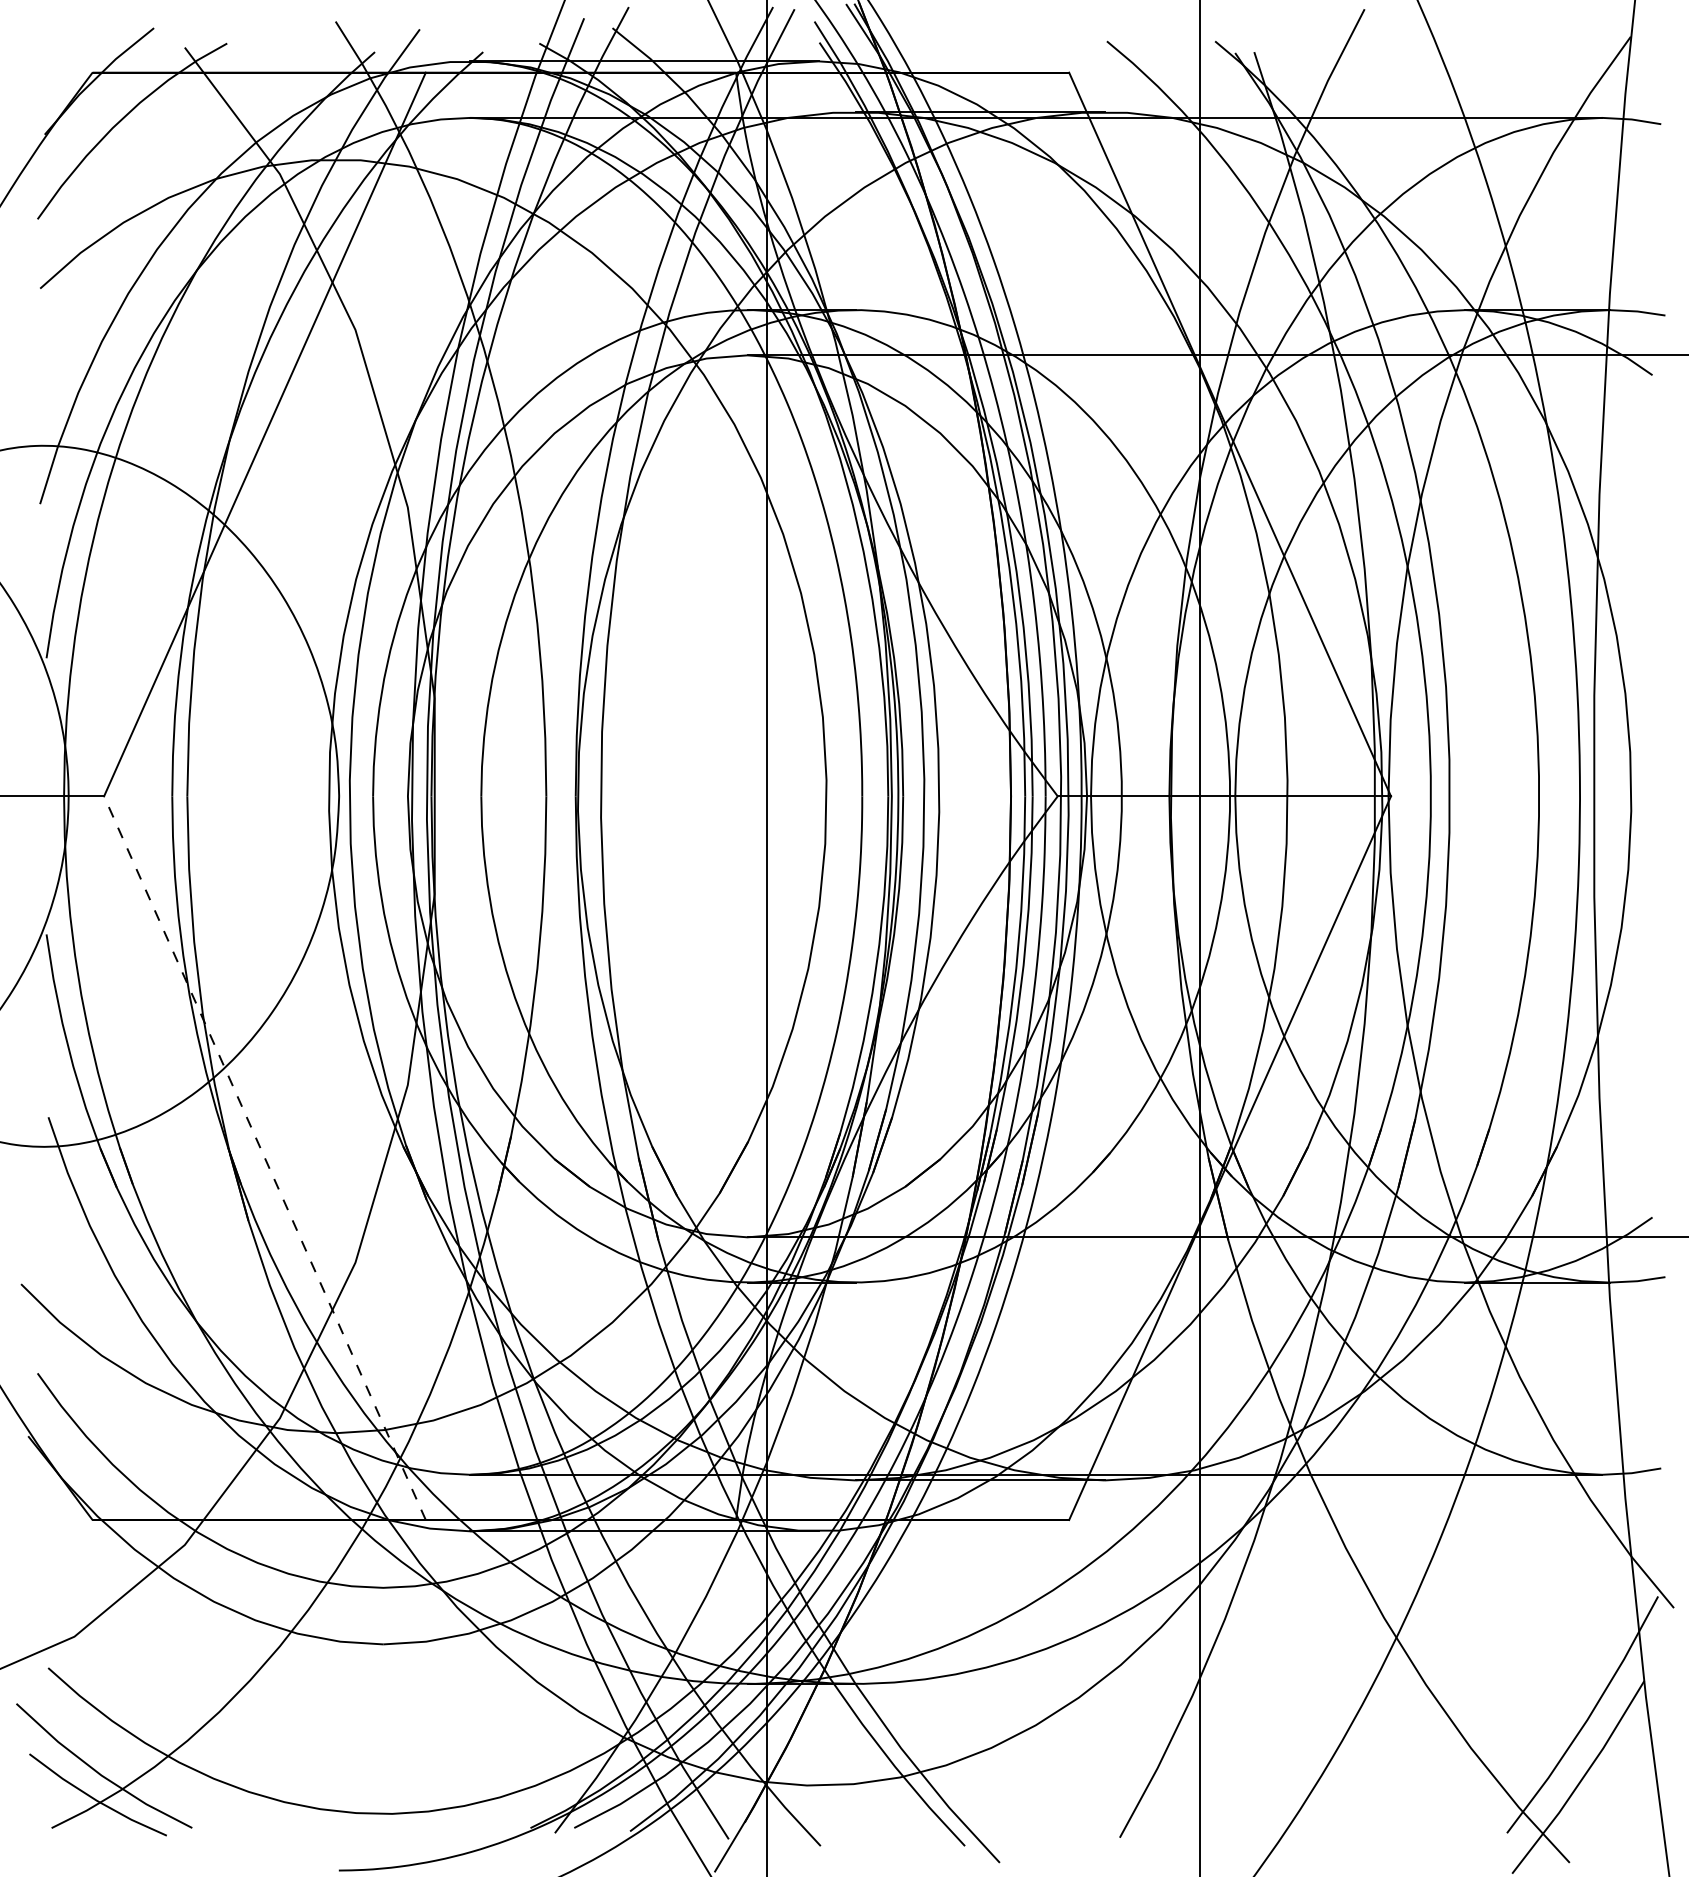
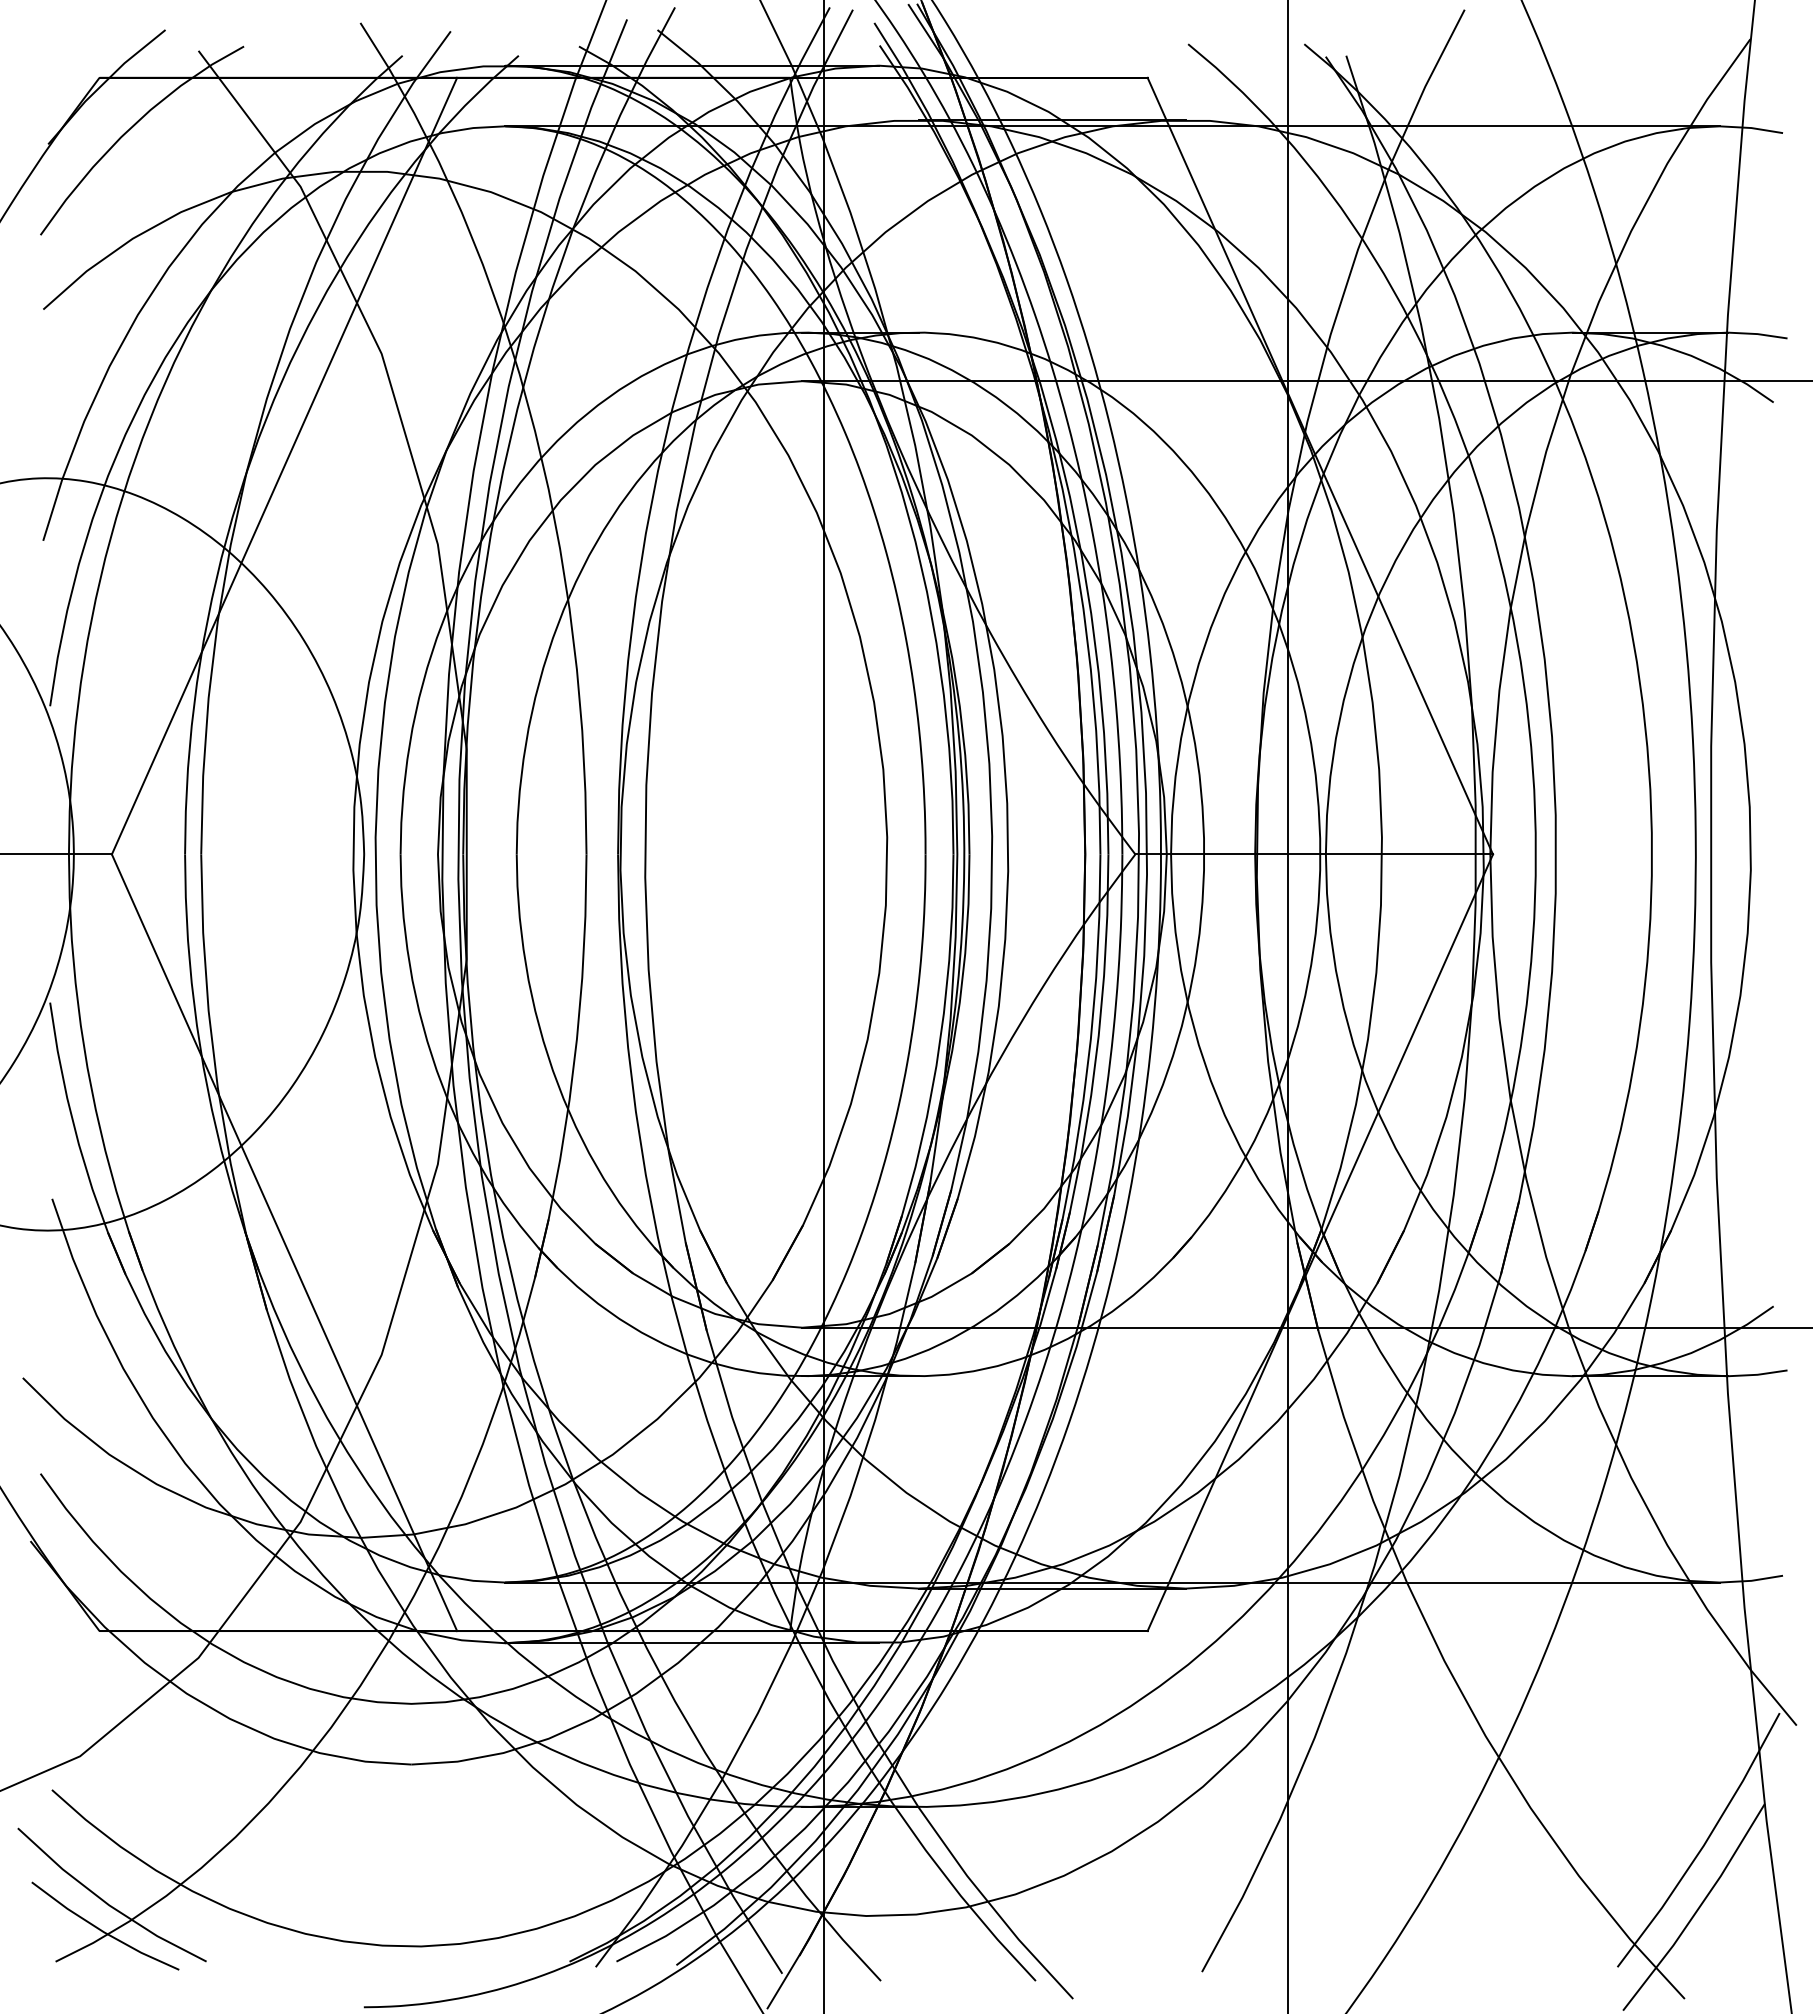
line: (264, 1157) -> (284, 1242), dashed -> solid

